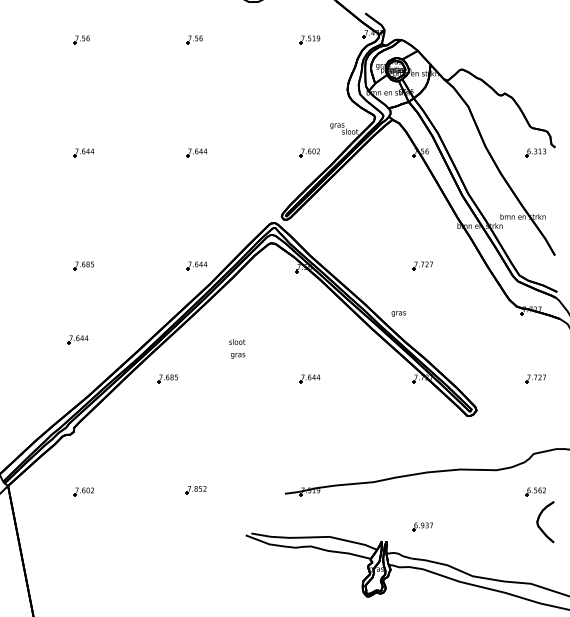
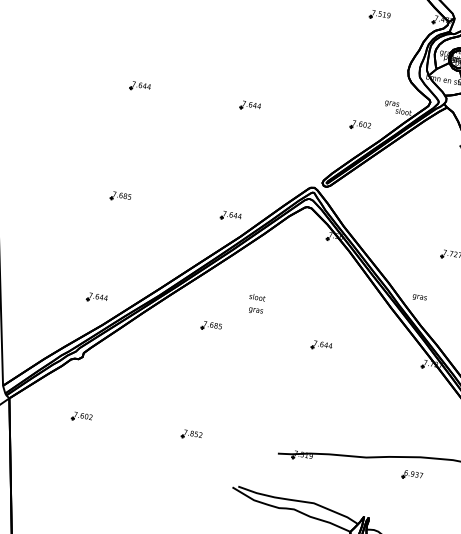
part: (77, 339) -> (96, 297), moved
part: (167, 378) -> (211, 326), moved
part: (422, 526) -> (412, 475), moved

